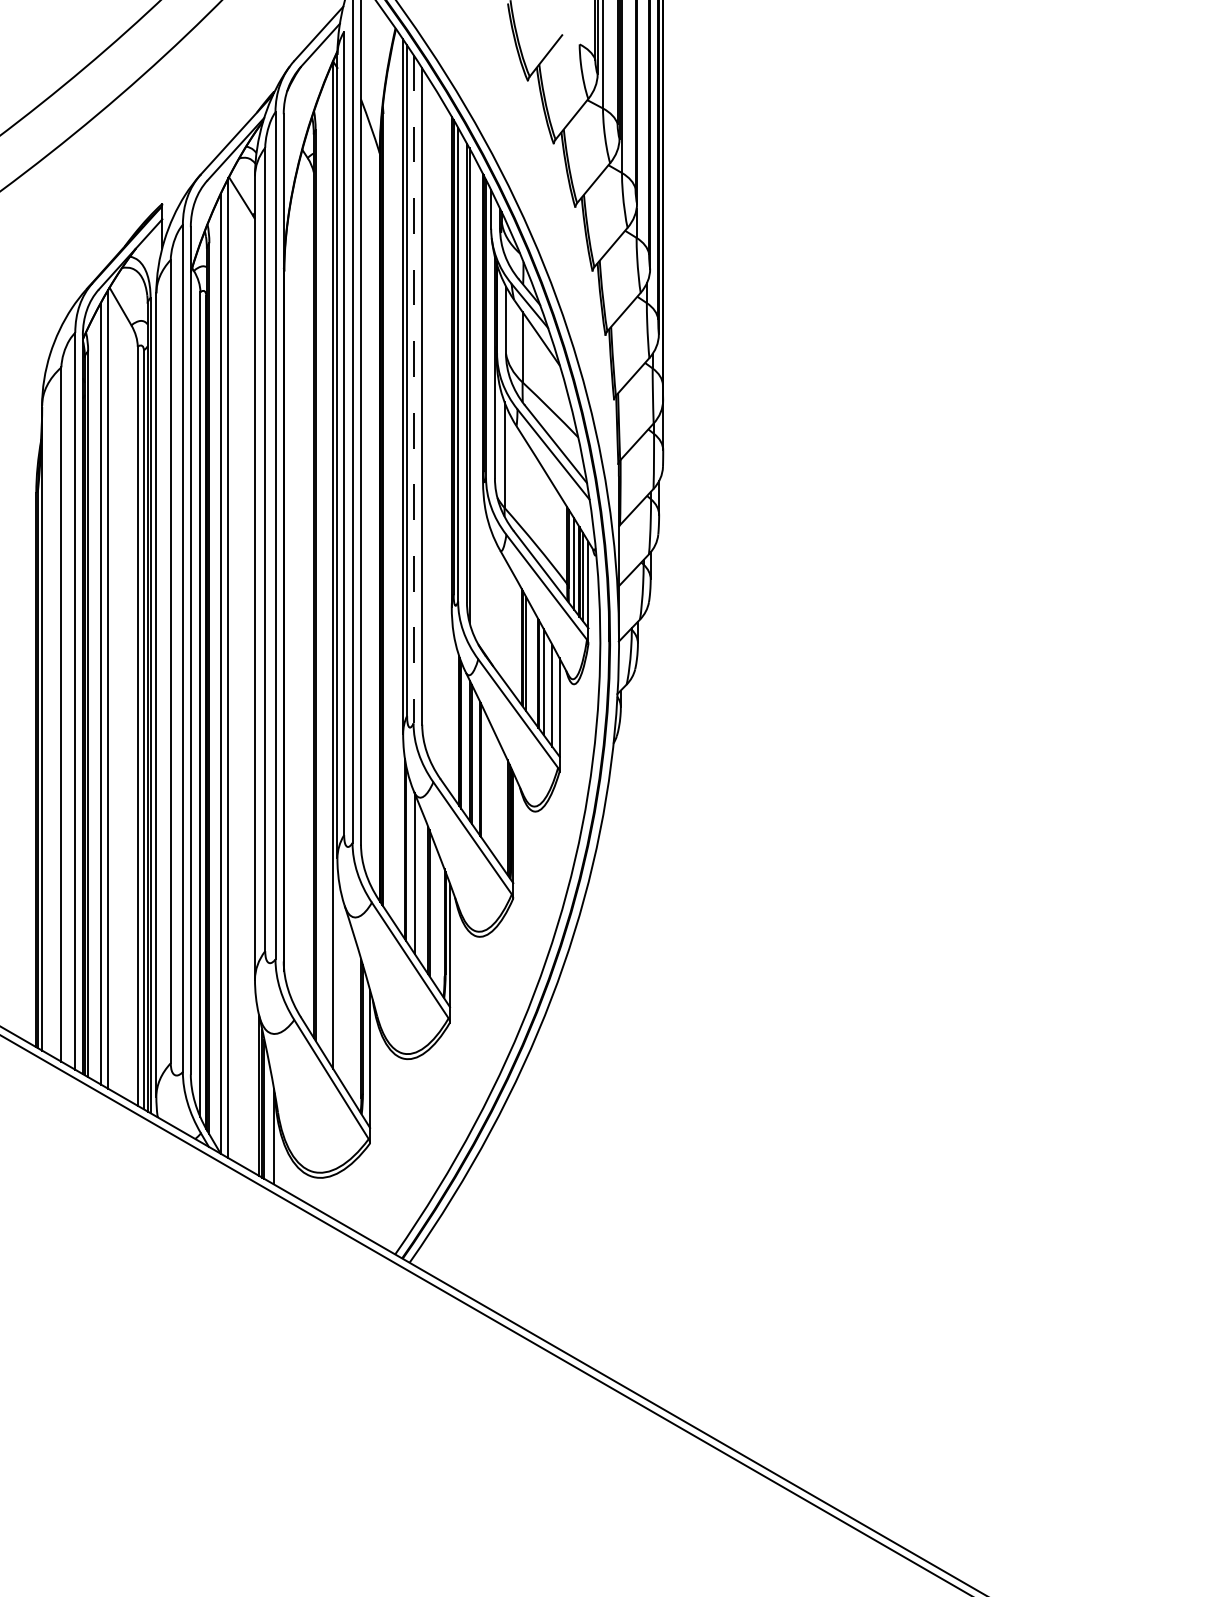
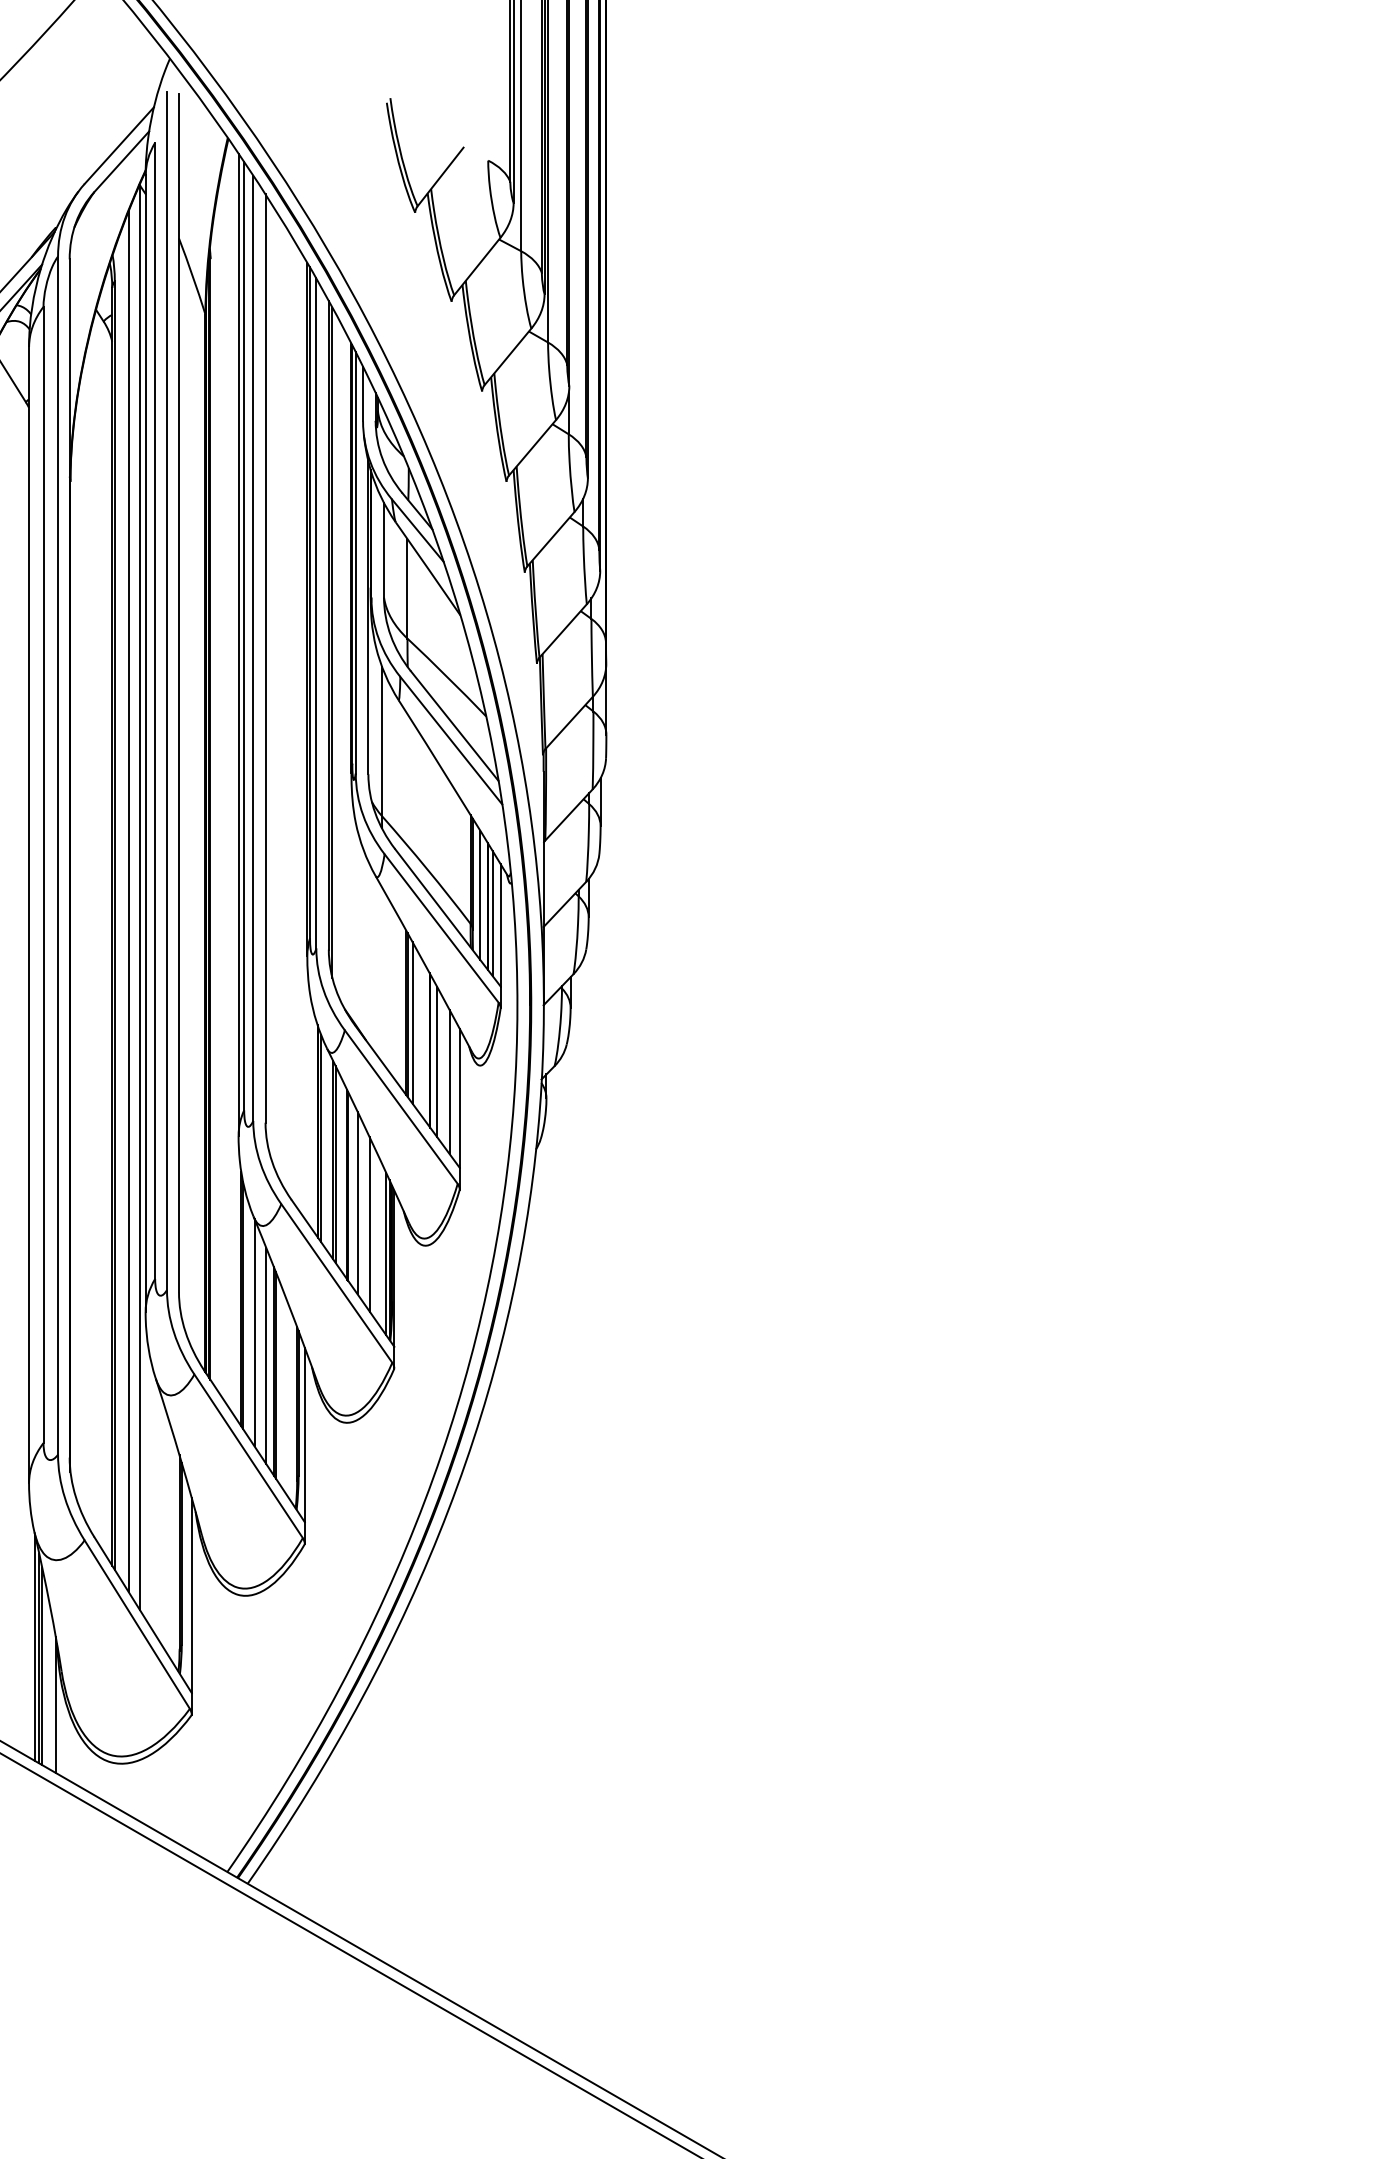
line: (413, 389) -> (253, 648), dashed -> solid
line: (325, 568) -> (128, 901), added
line: (487, 781) -> (357, 1203), added
line: (495, 796) -> (369, 1224), added
line: (422, 889) -> (265, 1355), added

